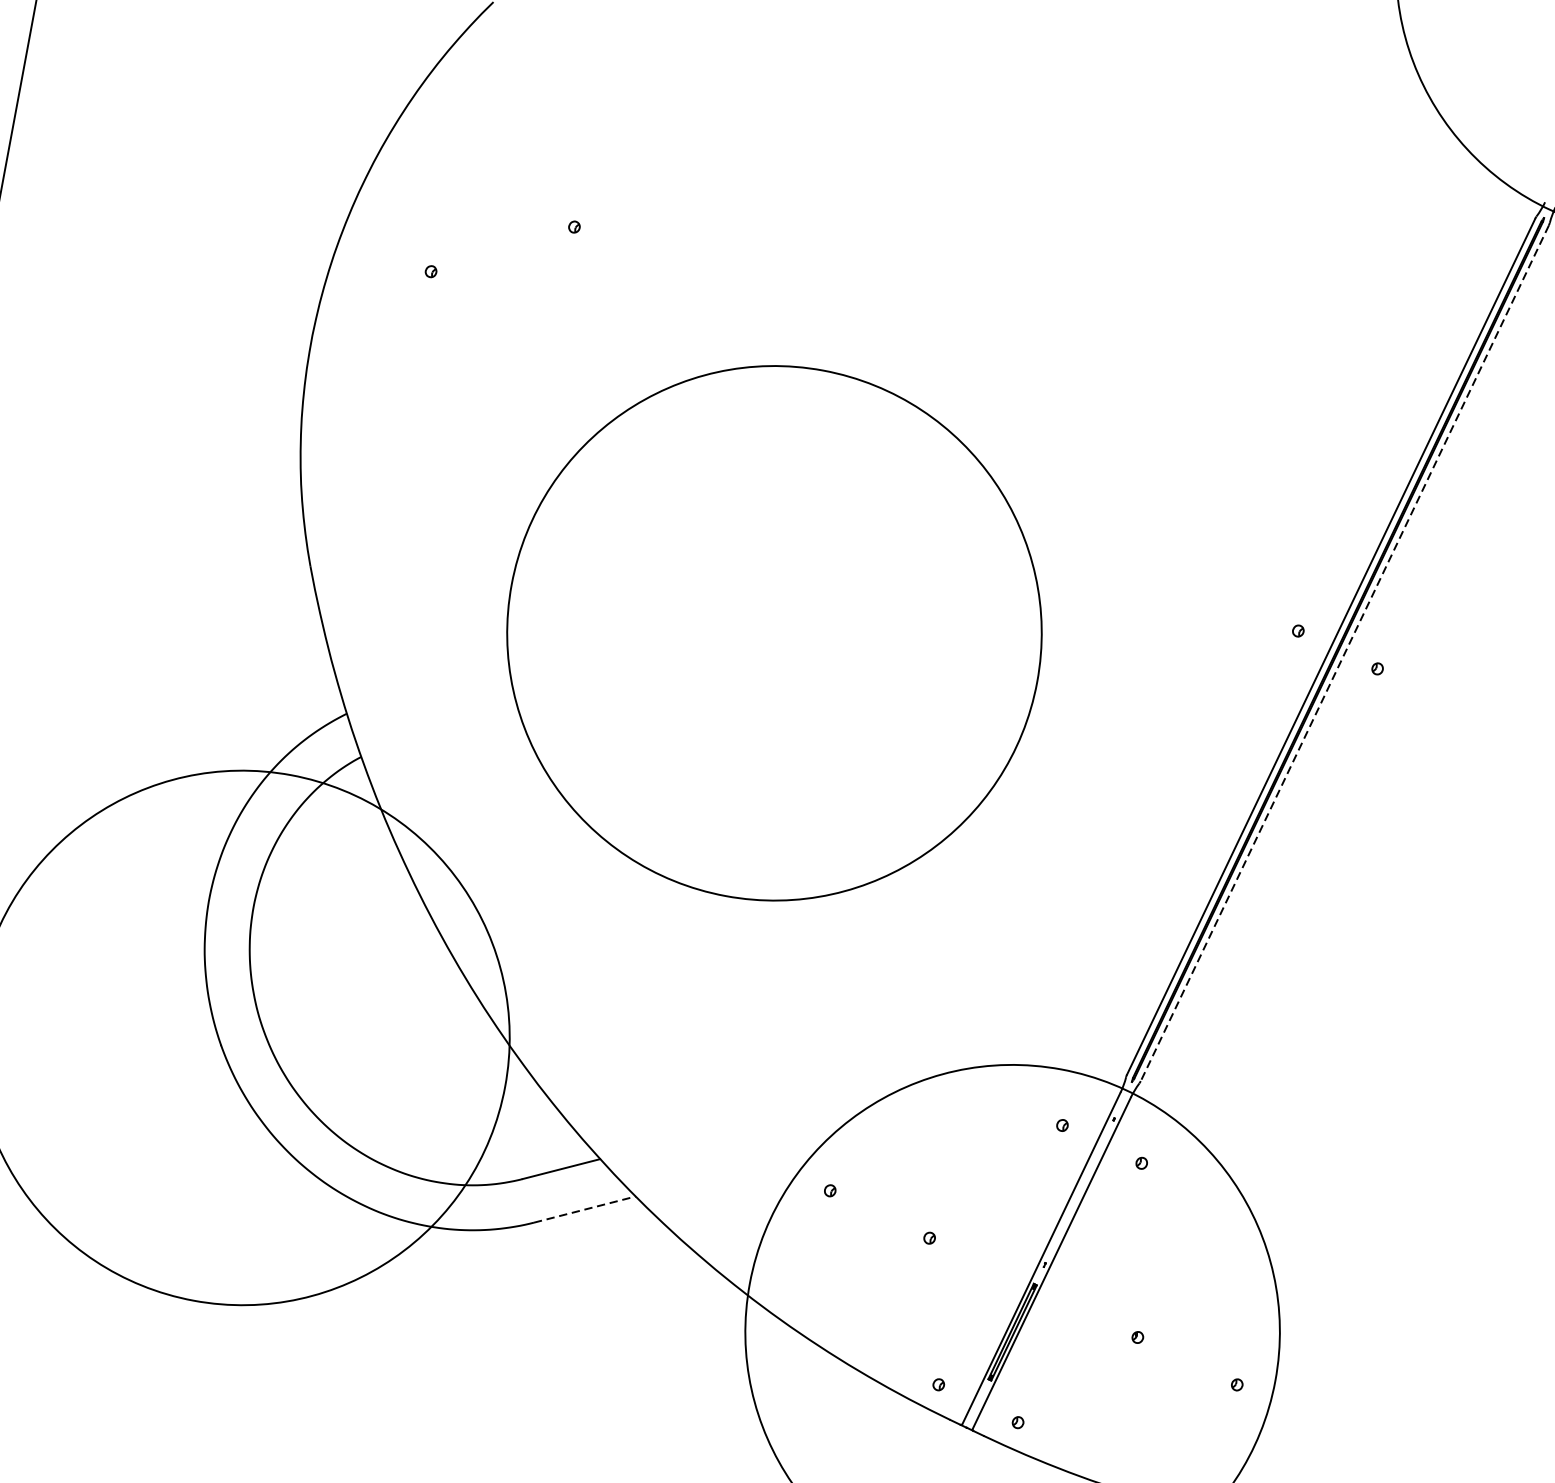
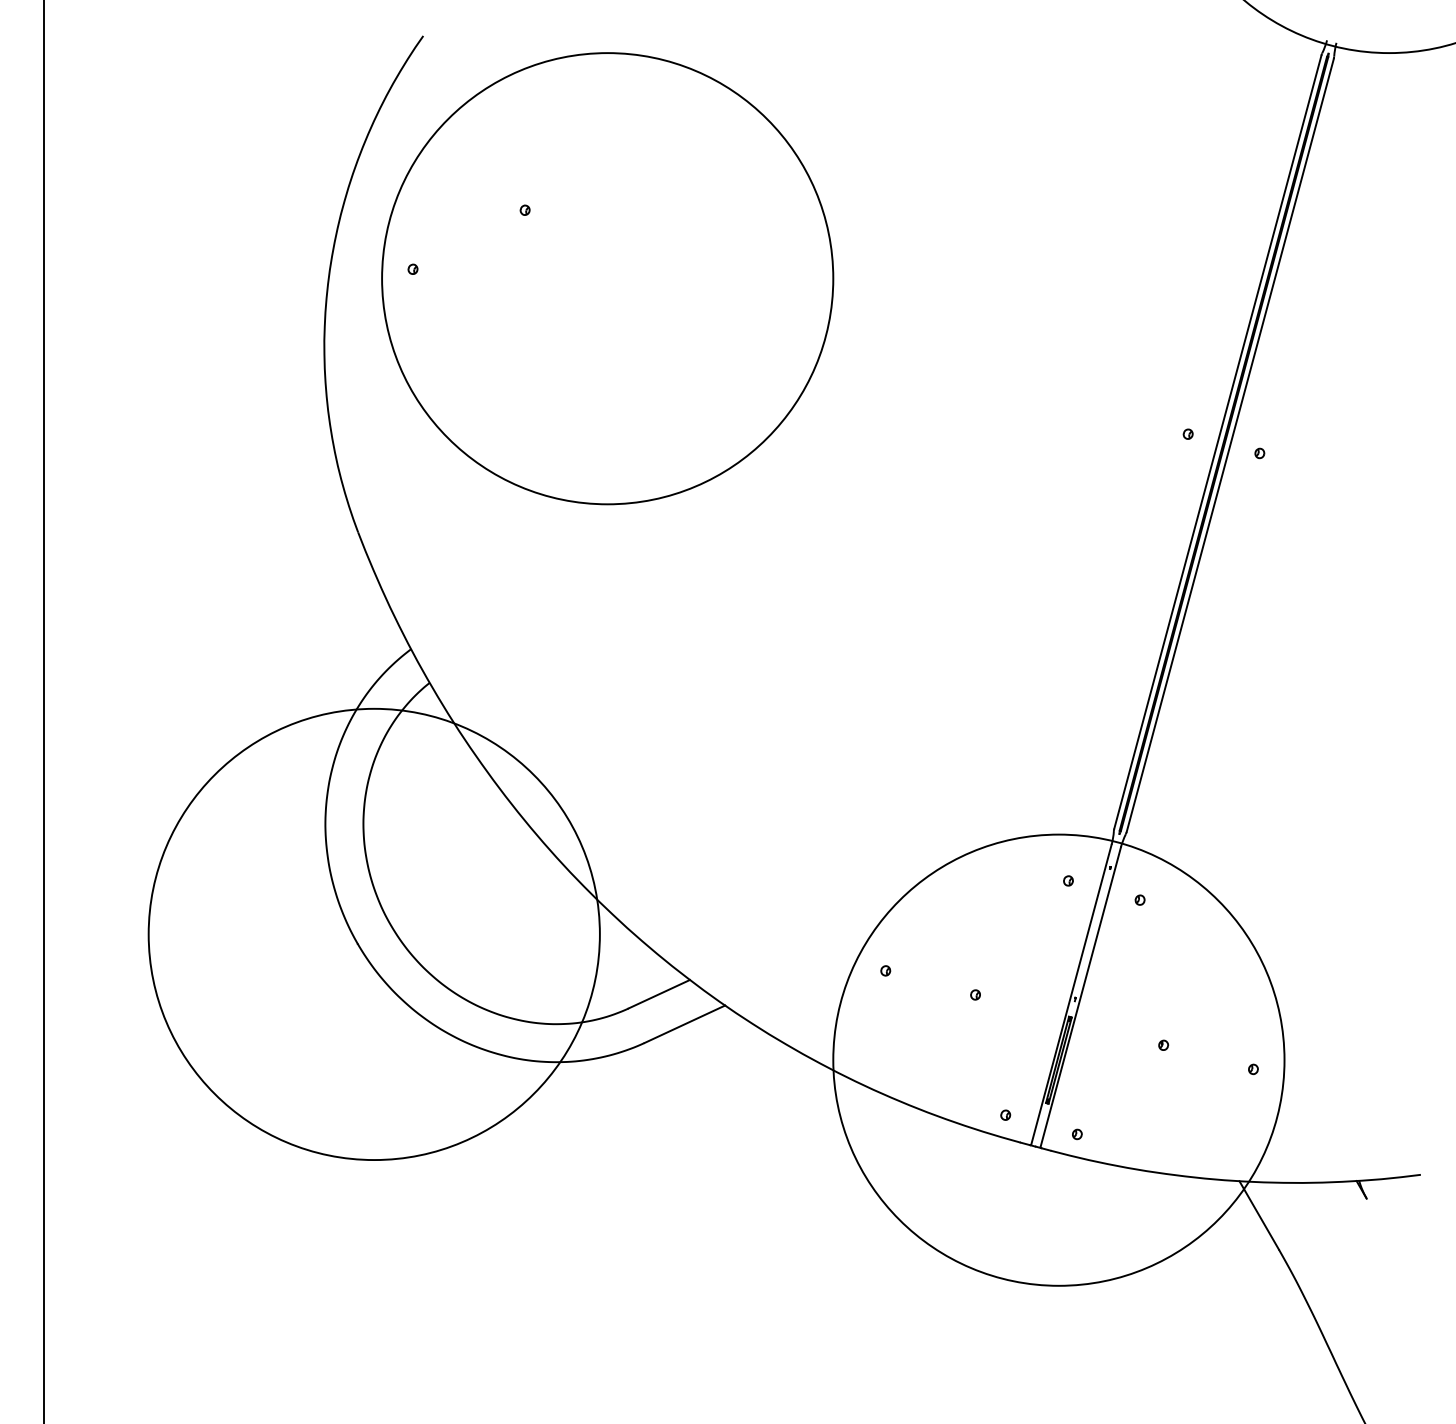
circle: (774, 633) -> (607, 278), moved
line: (1345, 653) -> (1230, 445), dashed -> solid
line: (585, 1210) -> (685, 1024), dashed -> solid

